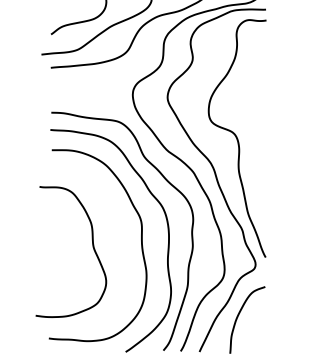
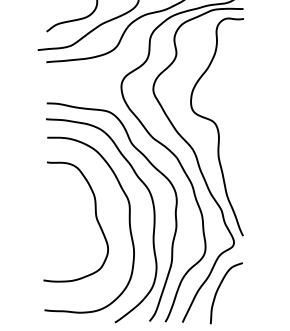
curve: (92, 248) -> (95, 218), moved

